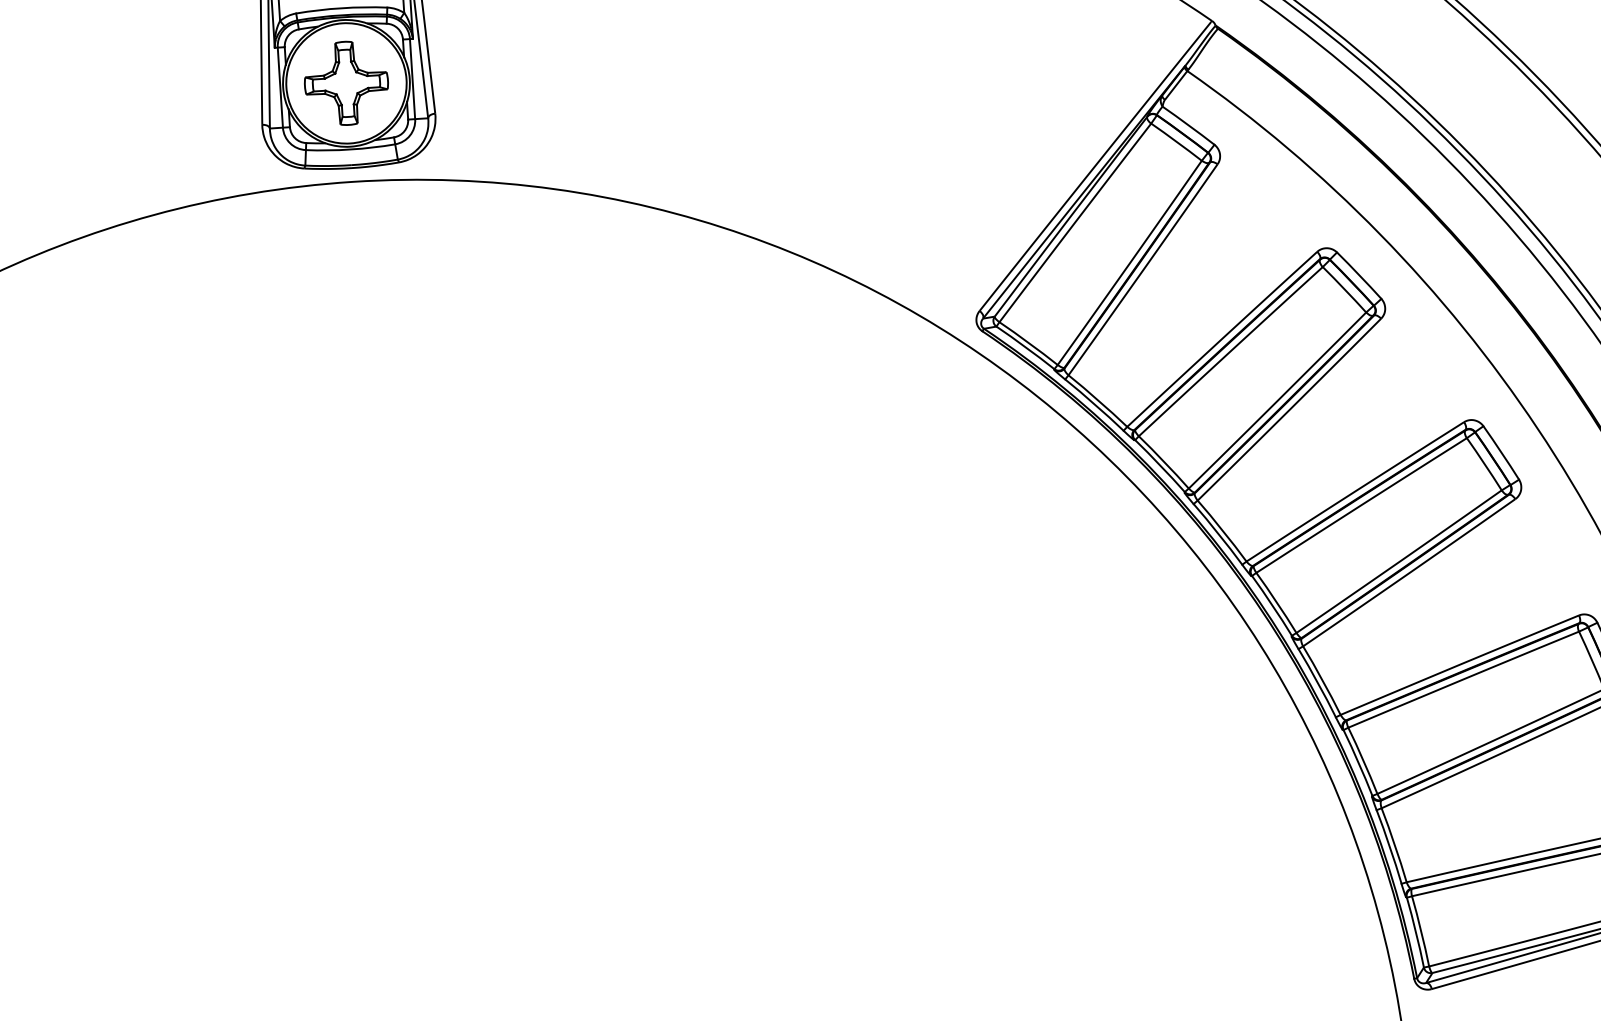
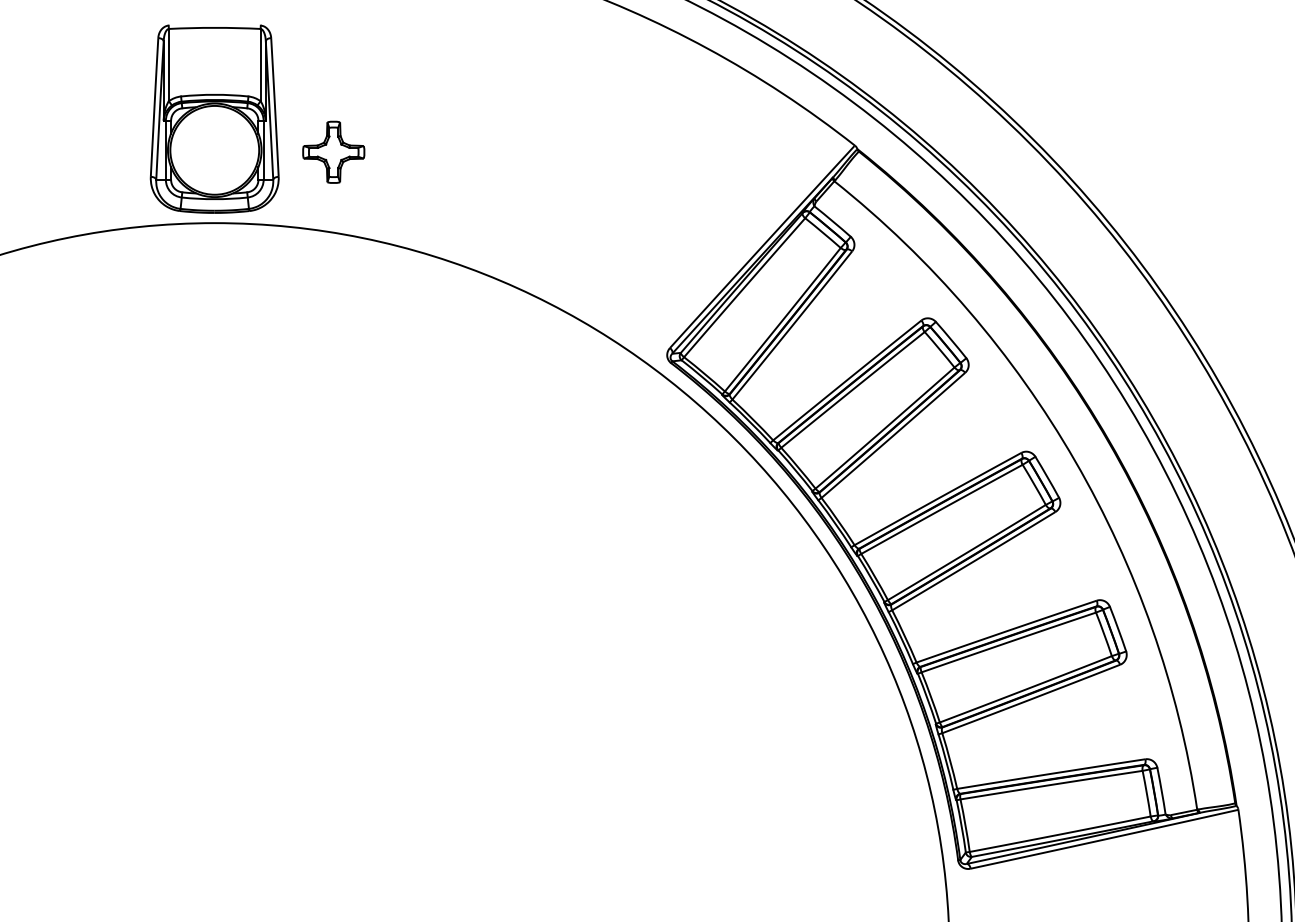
part: (346, 82) -> (333, 151), moved

